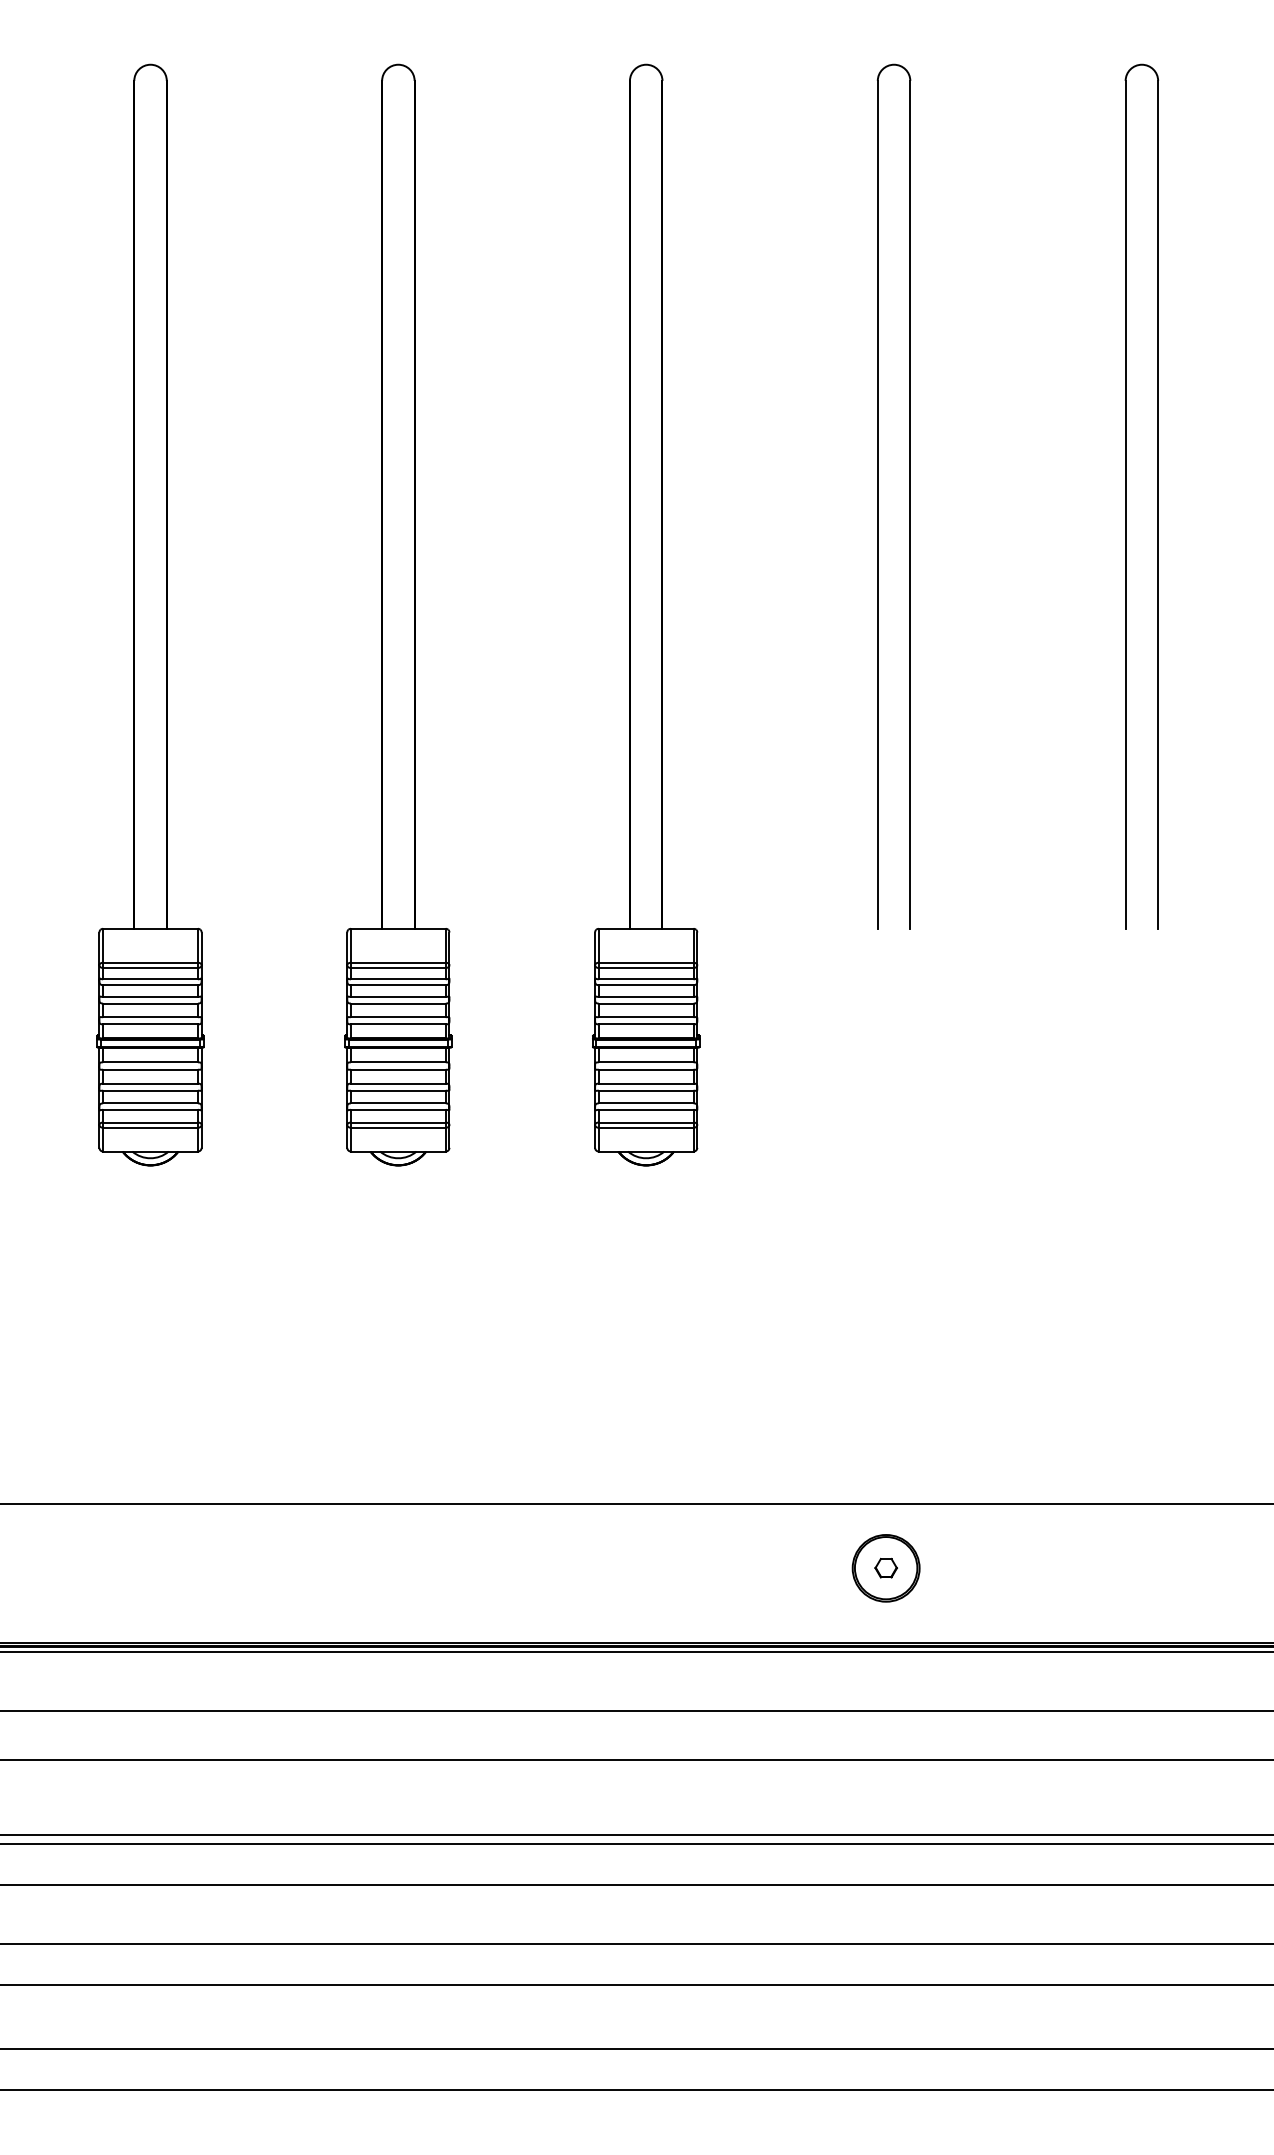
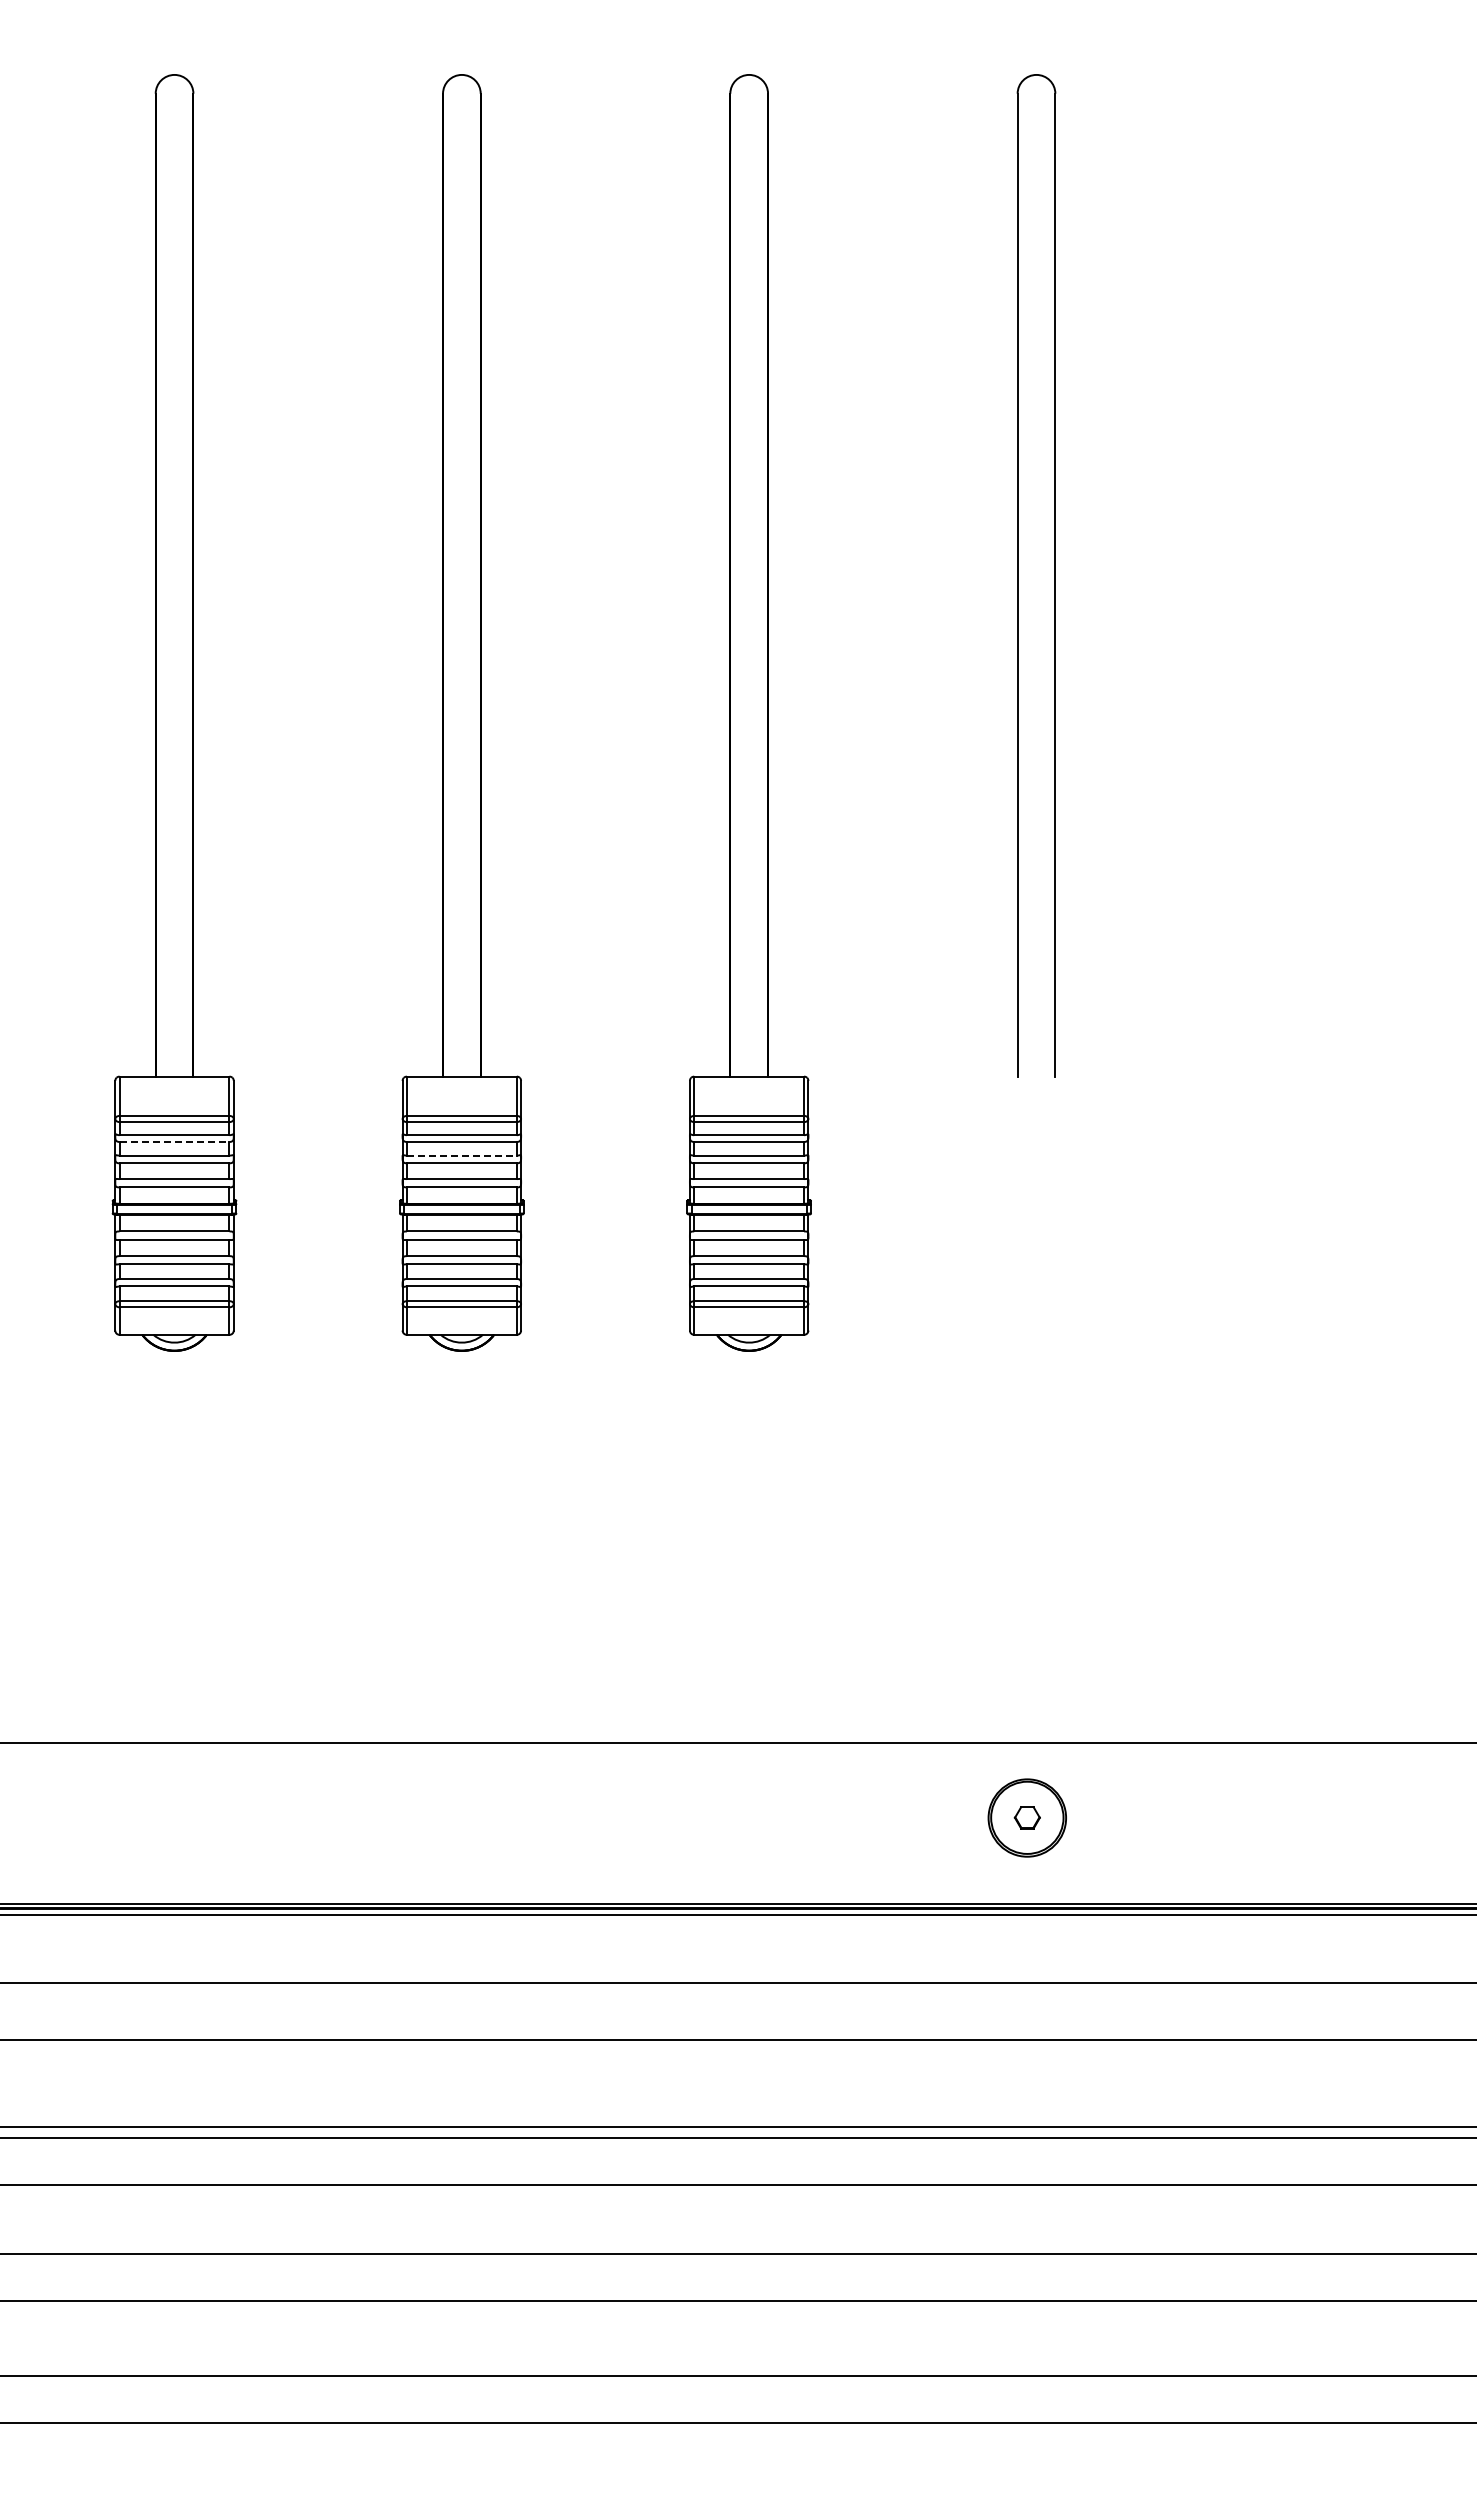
part: (1126, 496) -> (1305, 575), removed
line: (150, 984) -> (174, 1141), solid -> dashed
line: (398, 996) -> (461, 1155), solid -> dashed

